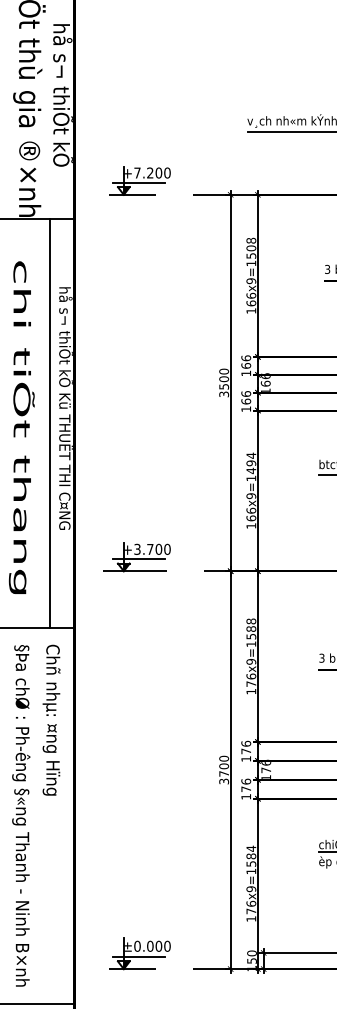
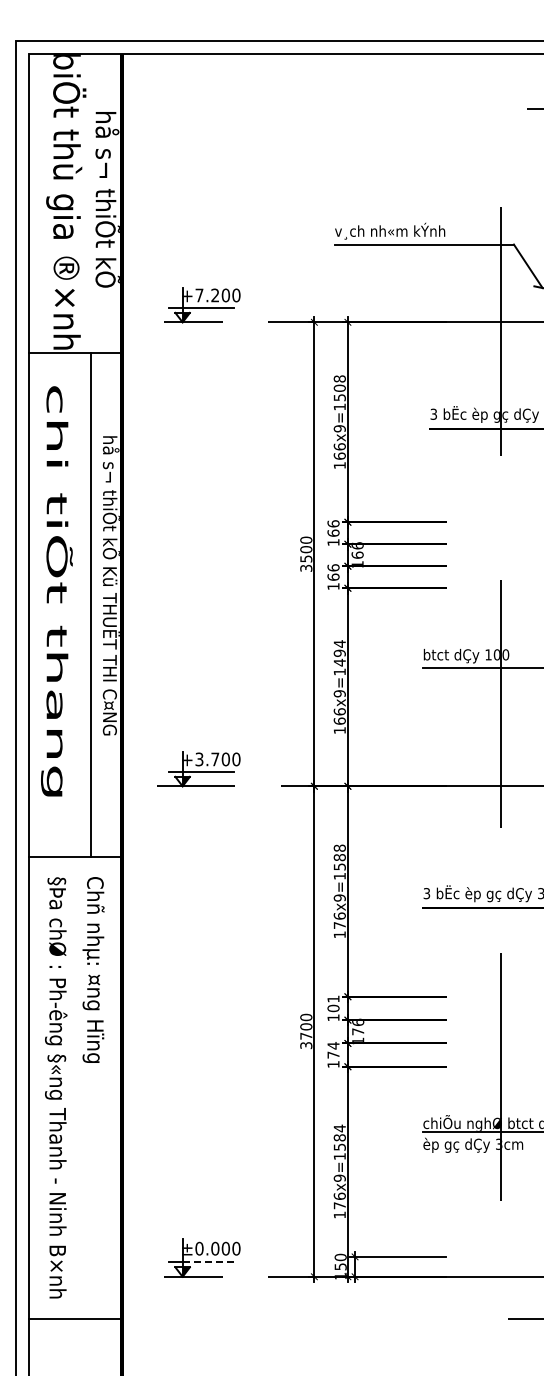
text: (21, 427) -> (56, 591), moved
text: (246, 747) -> (333, 1003), 176 -> 101
text: (246, 781) -> (333, 1045), 176 -> 174
line: (144, 957) -> (208, 1262), solid -> dashed

